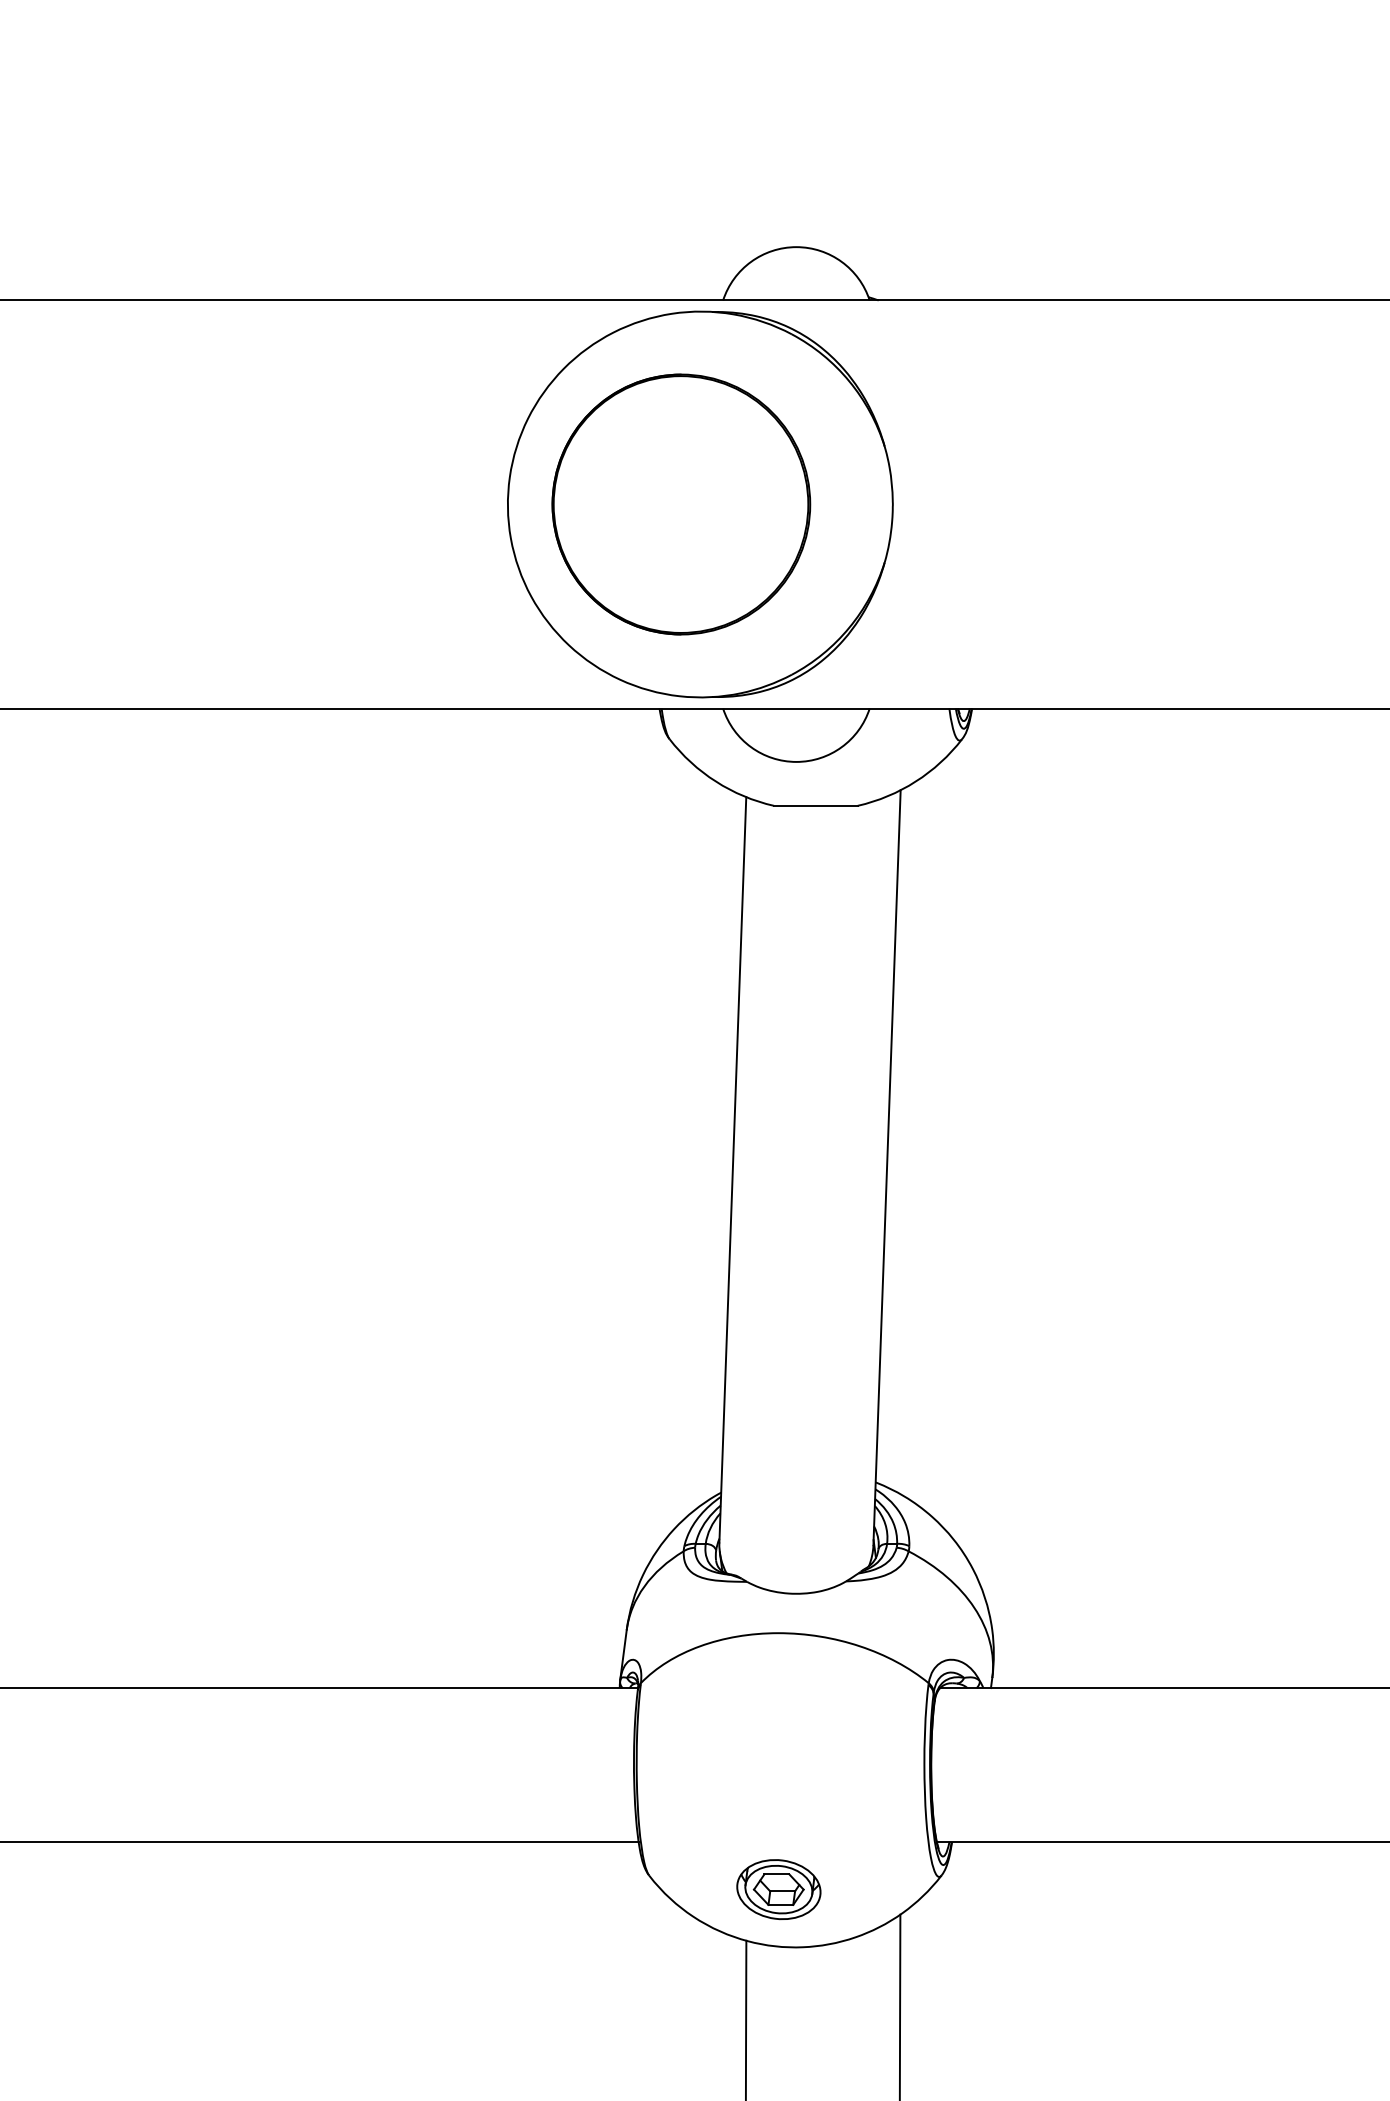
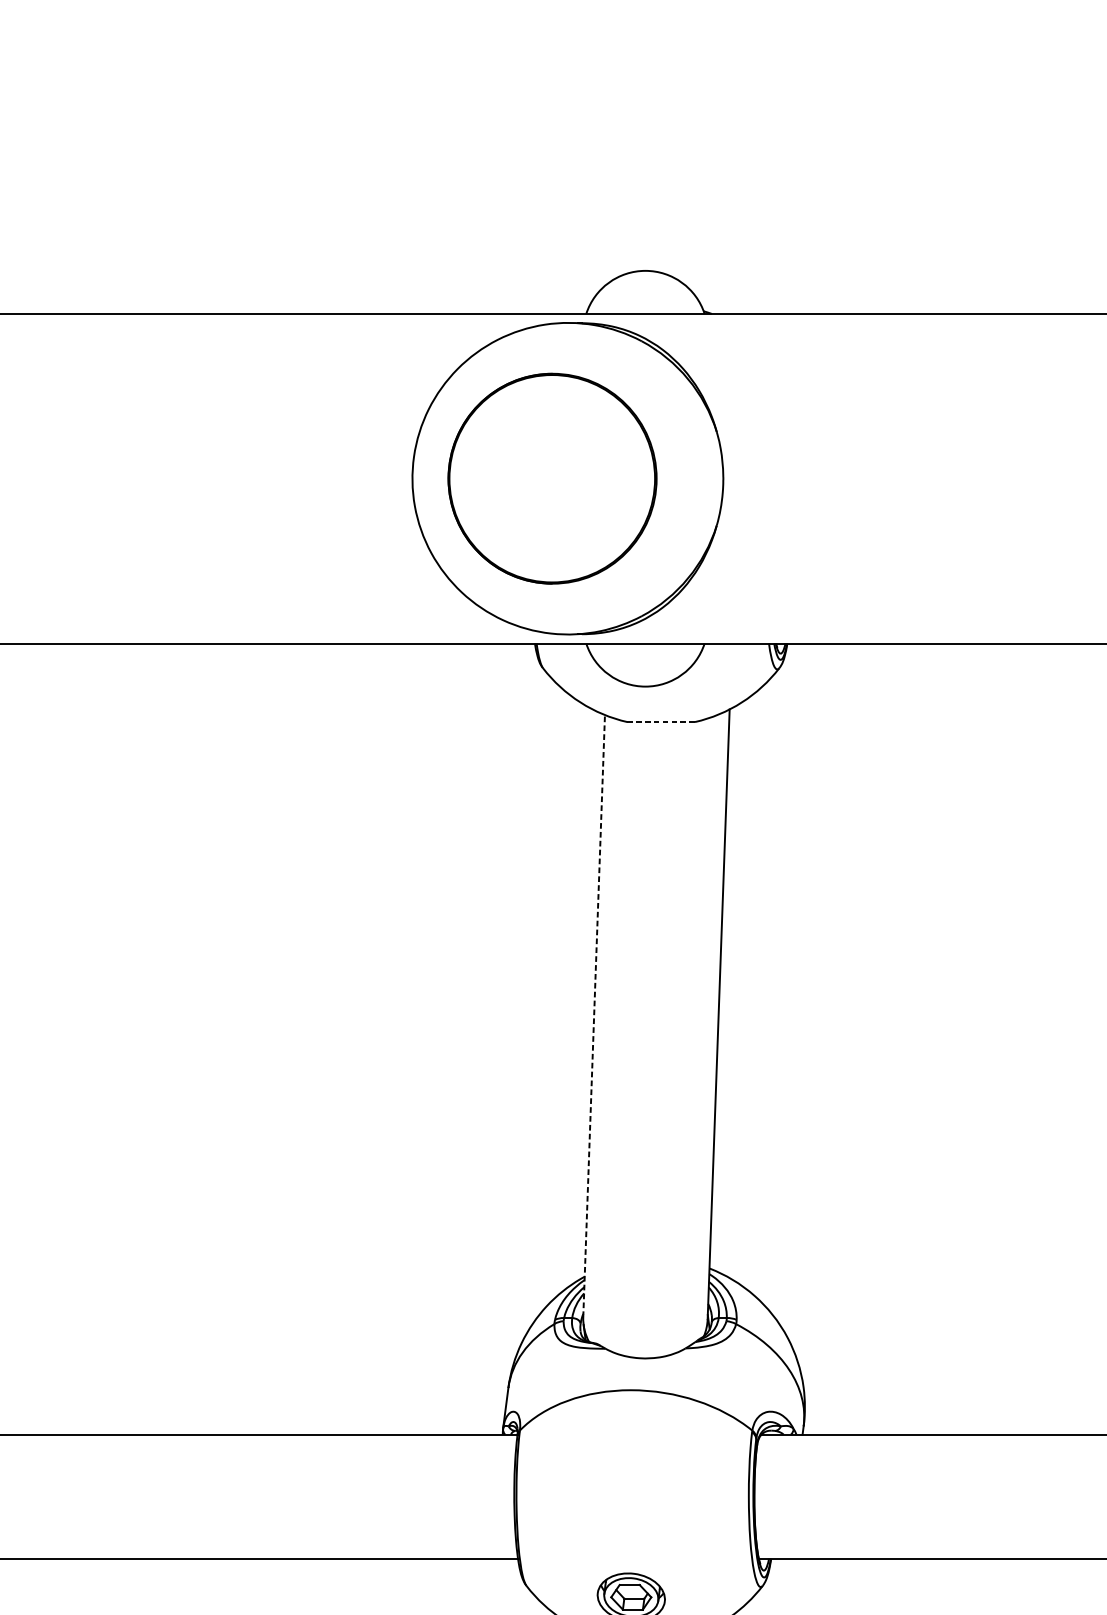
line: (815, 805) -> (660, 721), solid -> dashed
line: (732, 1169) -> (593, 1015), solid -> dashed

